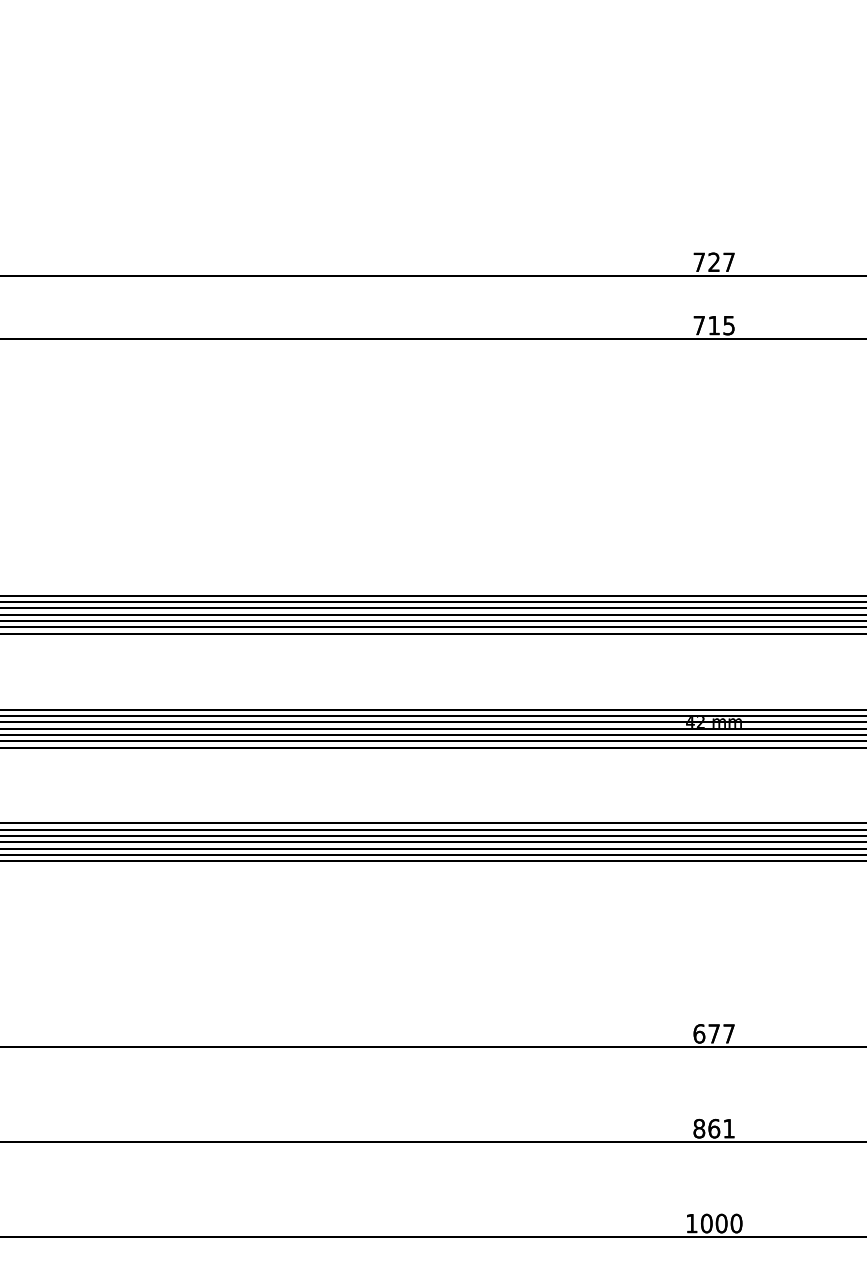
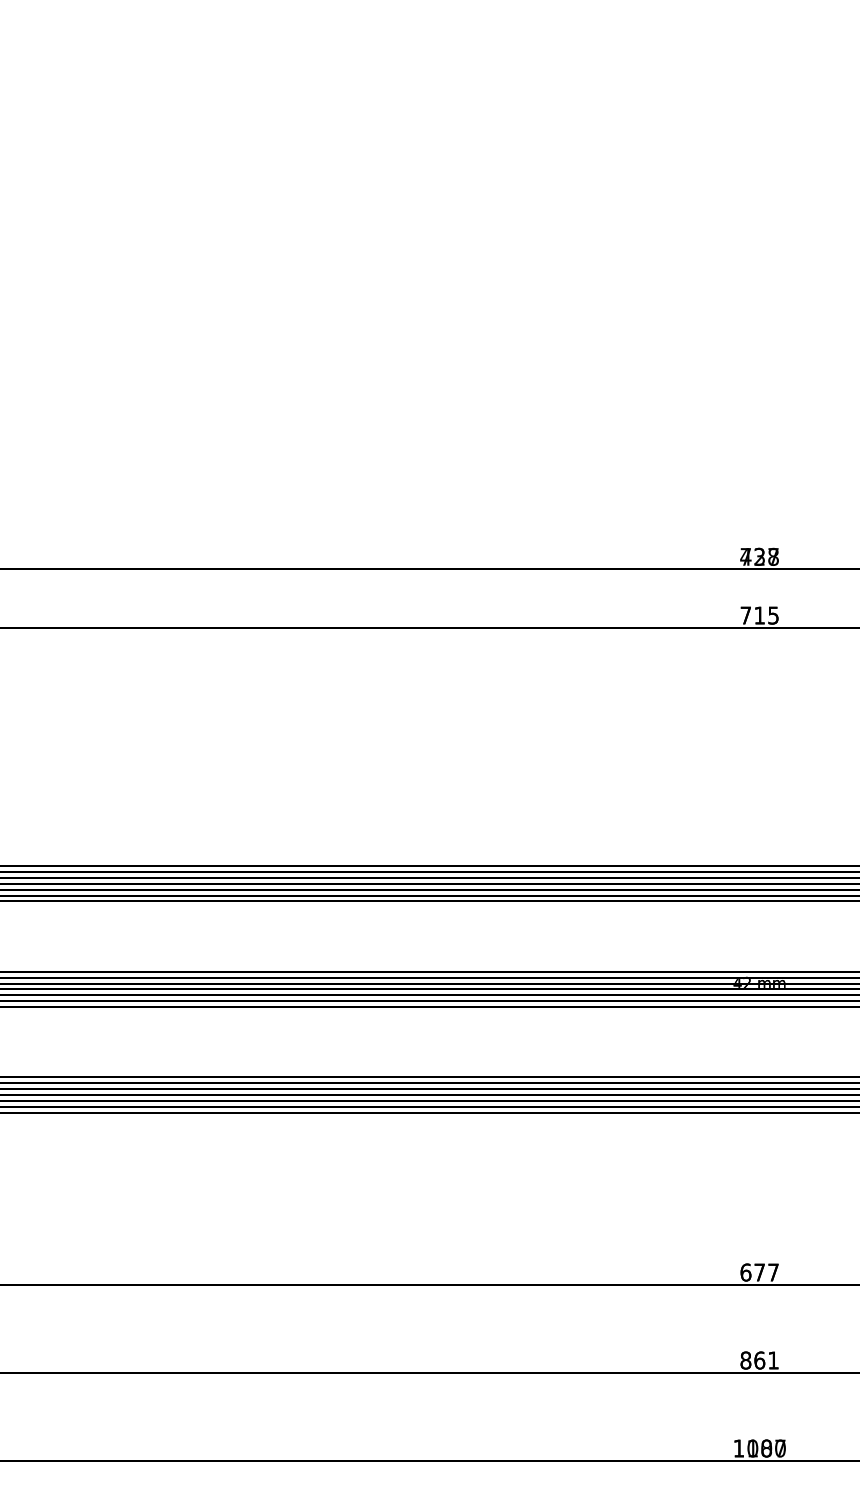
text: (713, 261) -> (759, 556), 727 -> 438
text: (721, 1223) -> (766, 1448), 1000 -> 1187

